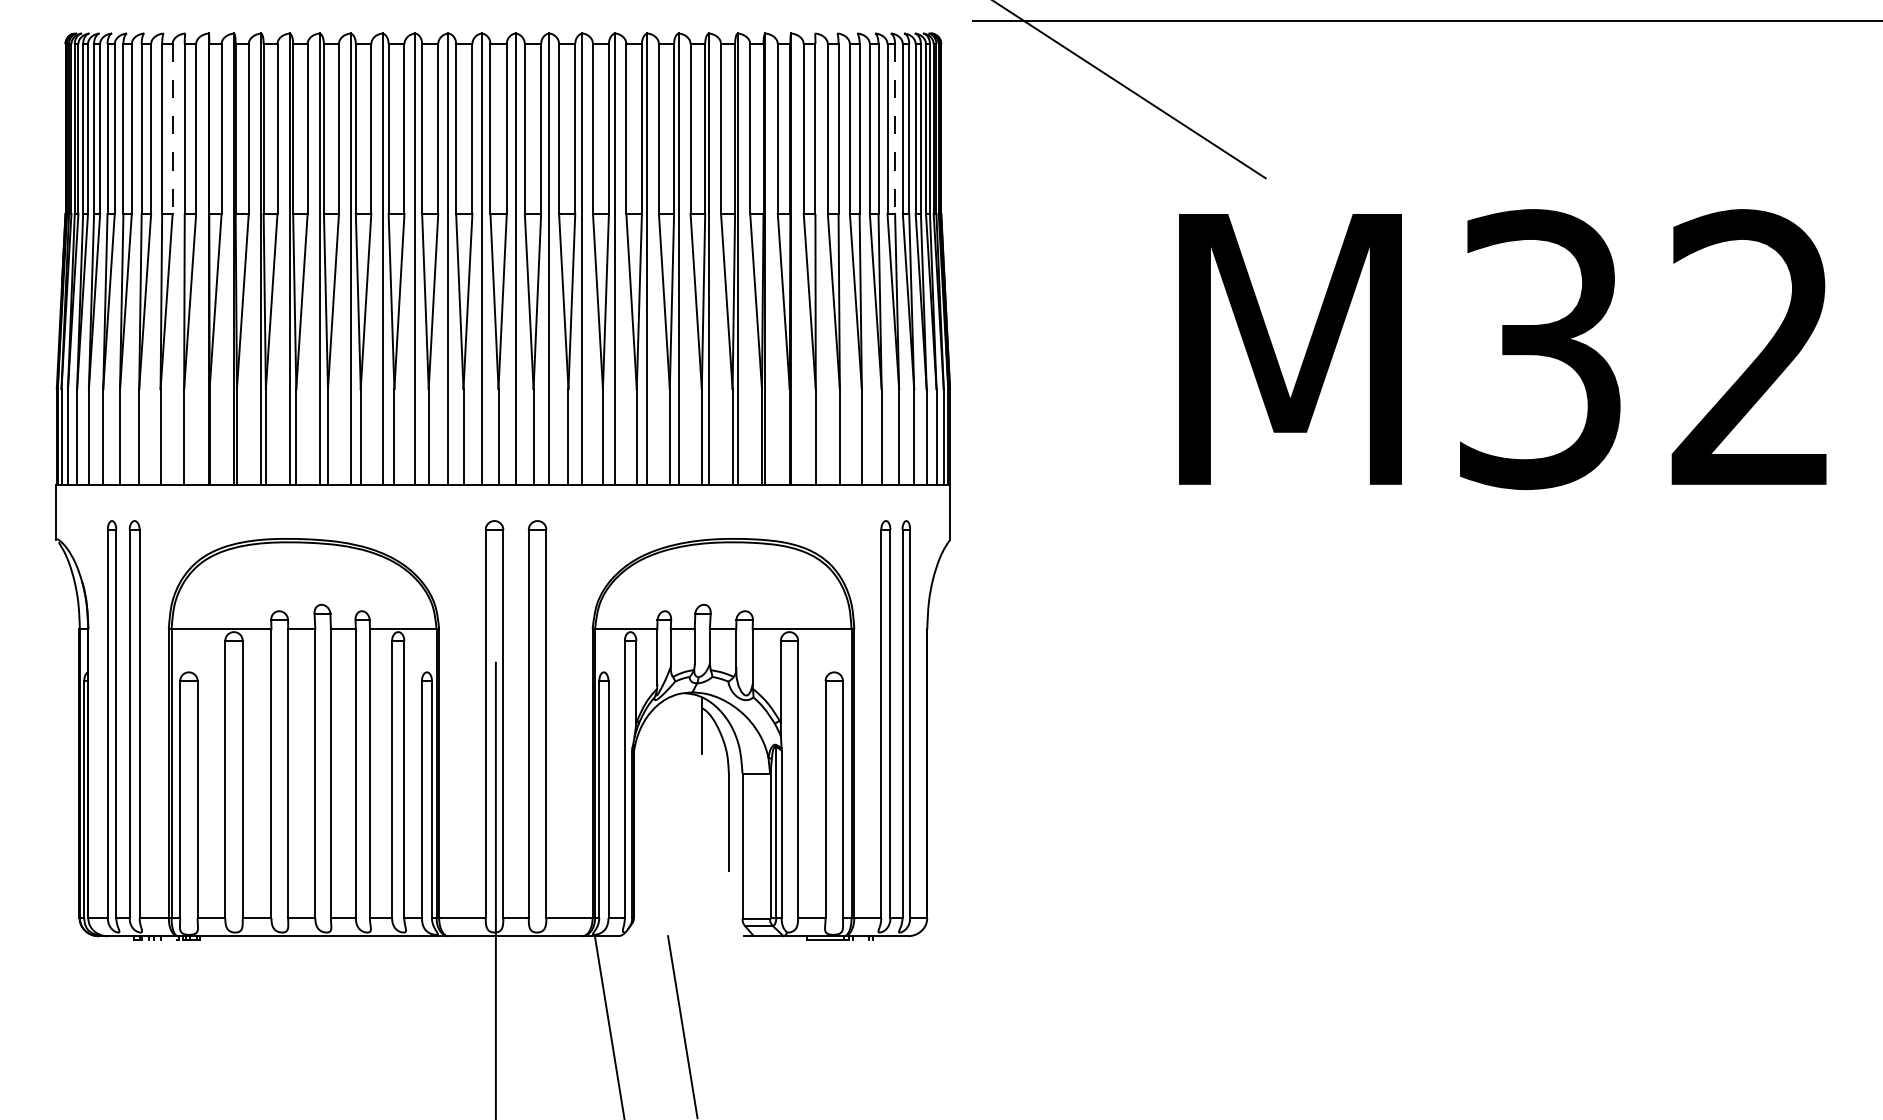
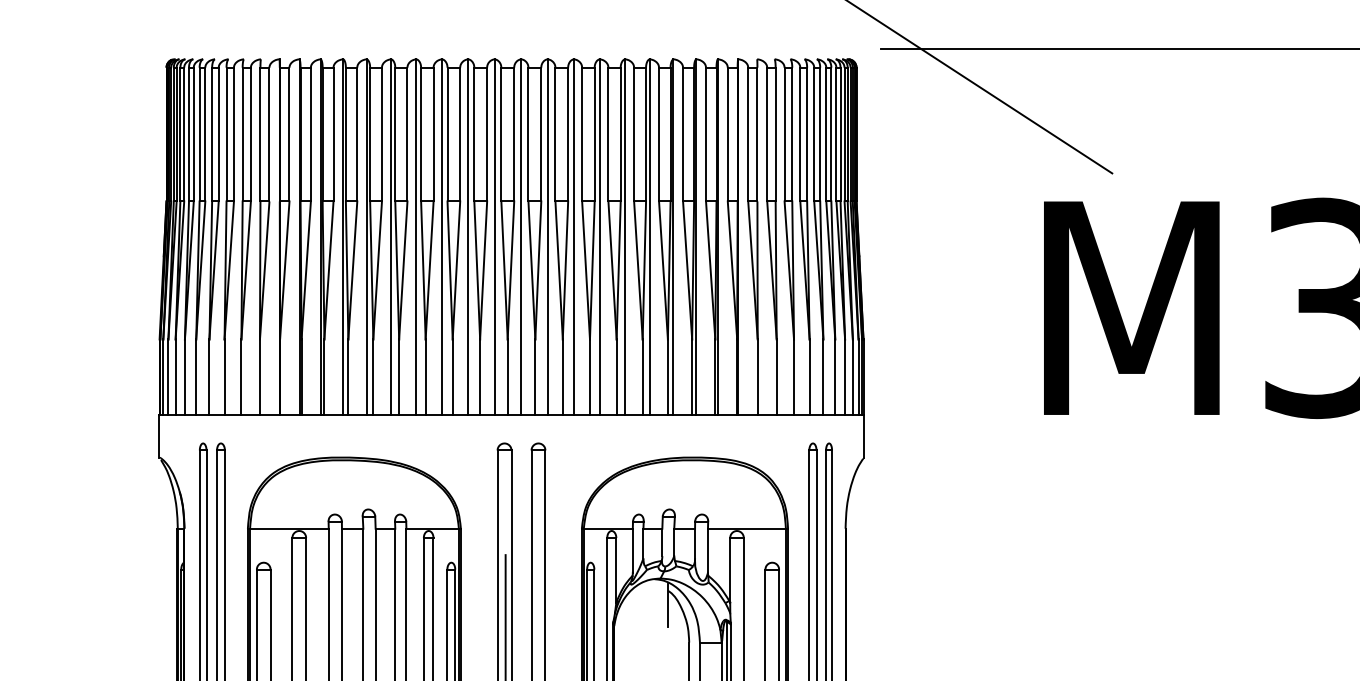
line: (172, 129) -> (250, 134), dashed -> solid
line: (895, 129) -> (820, 134), dashed -> solid

